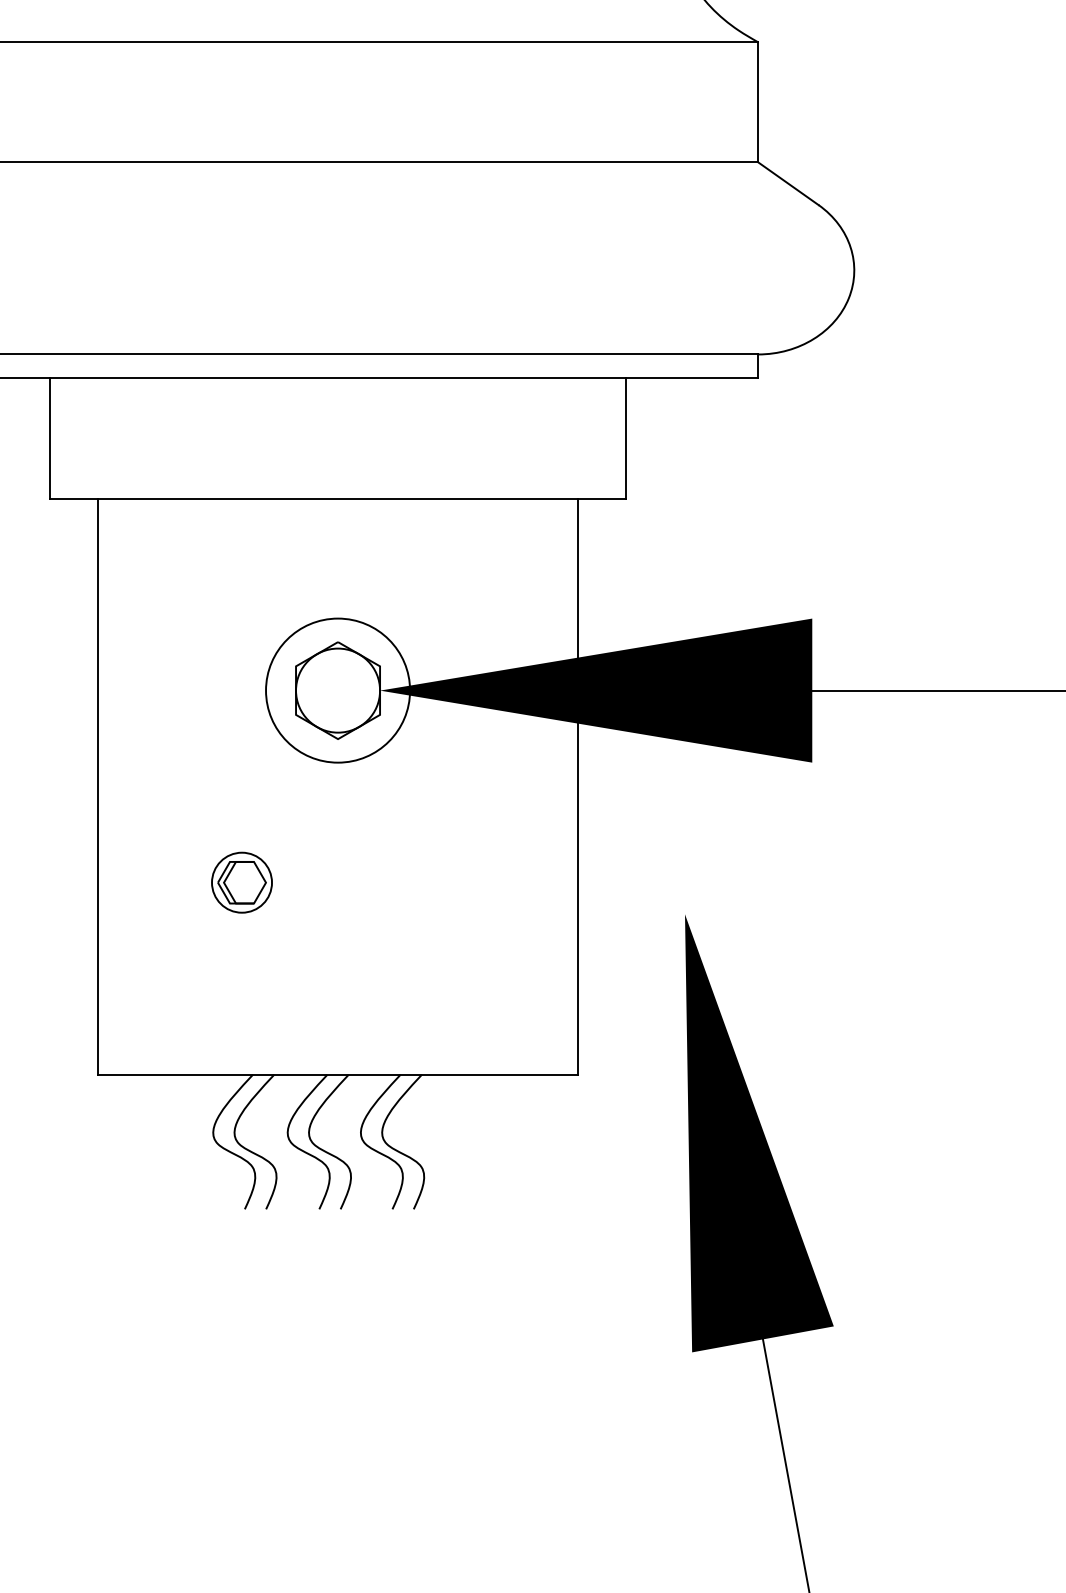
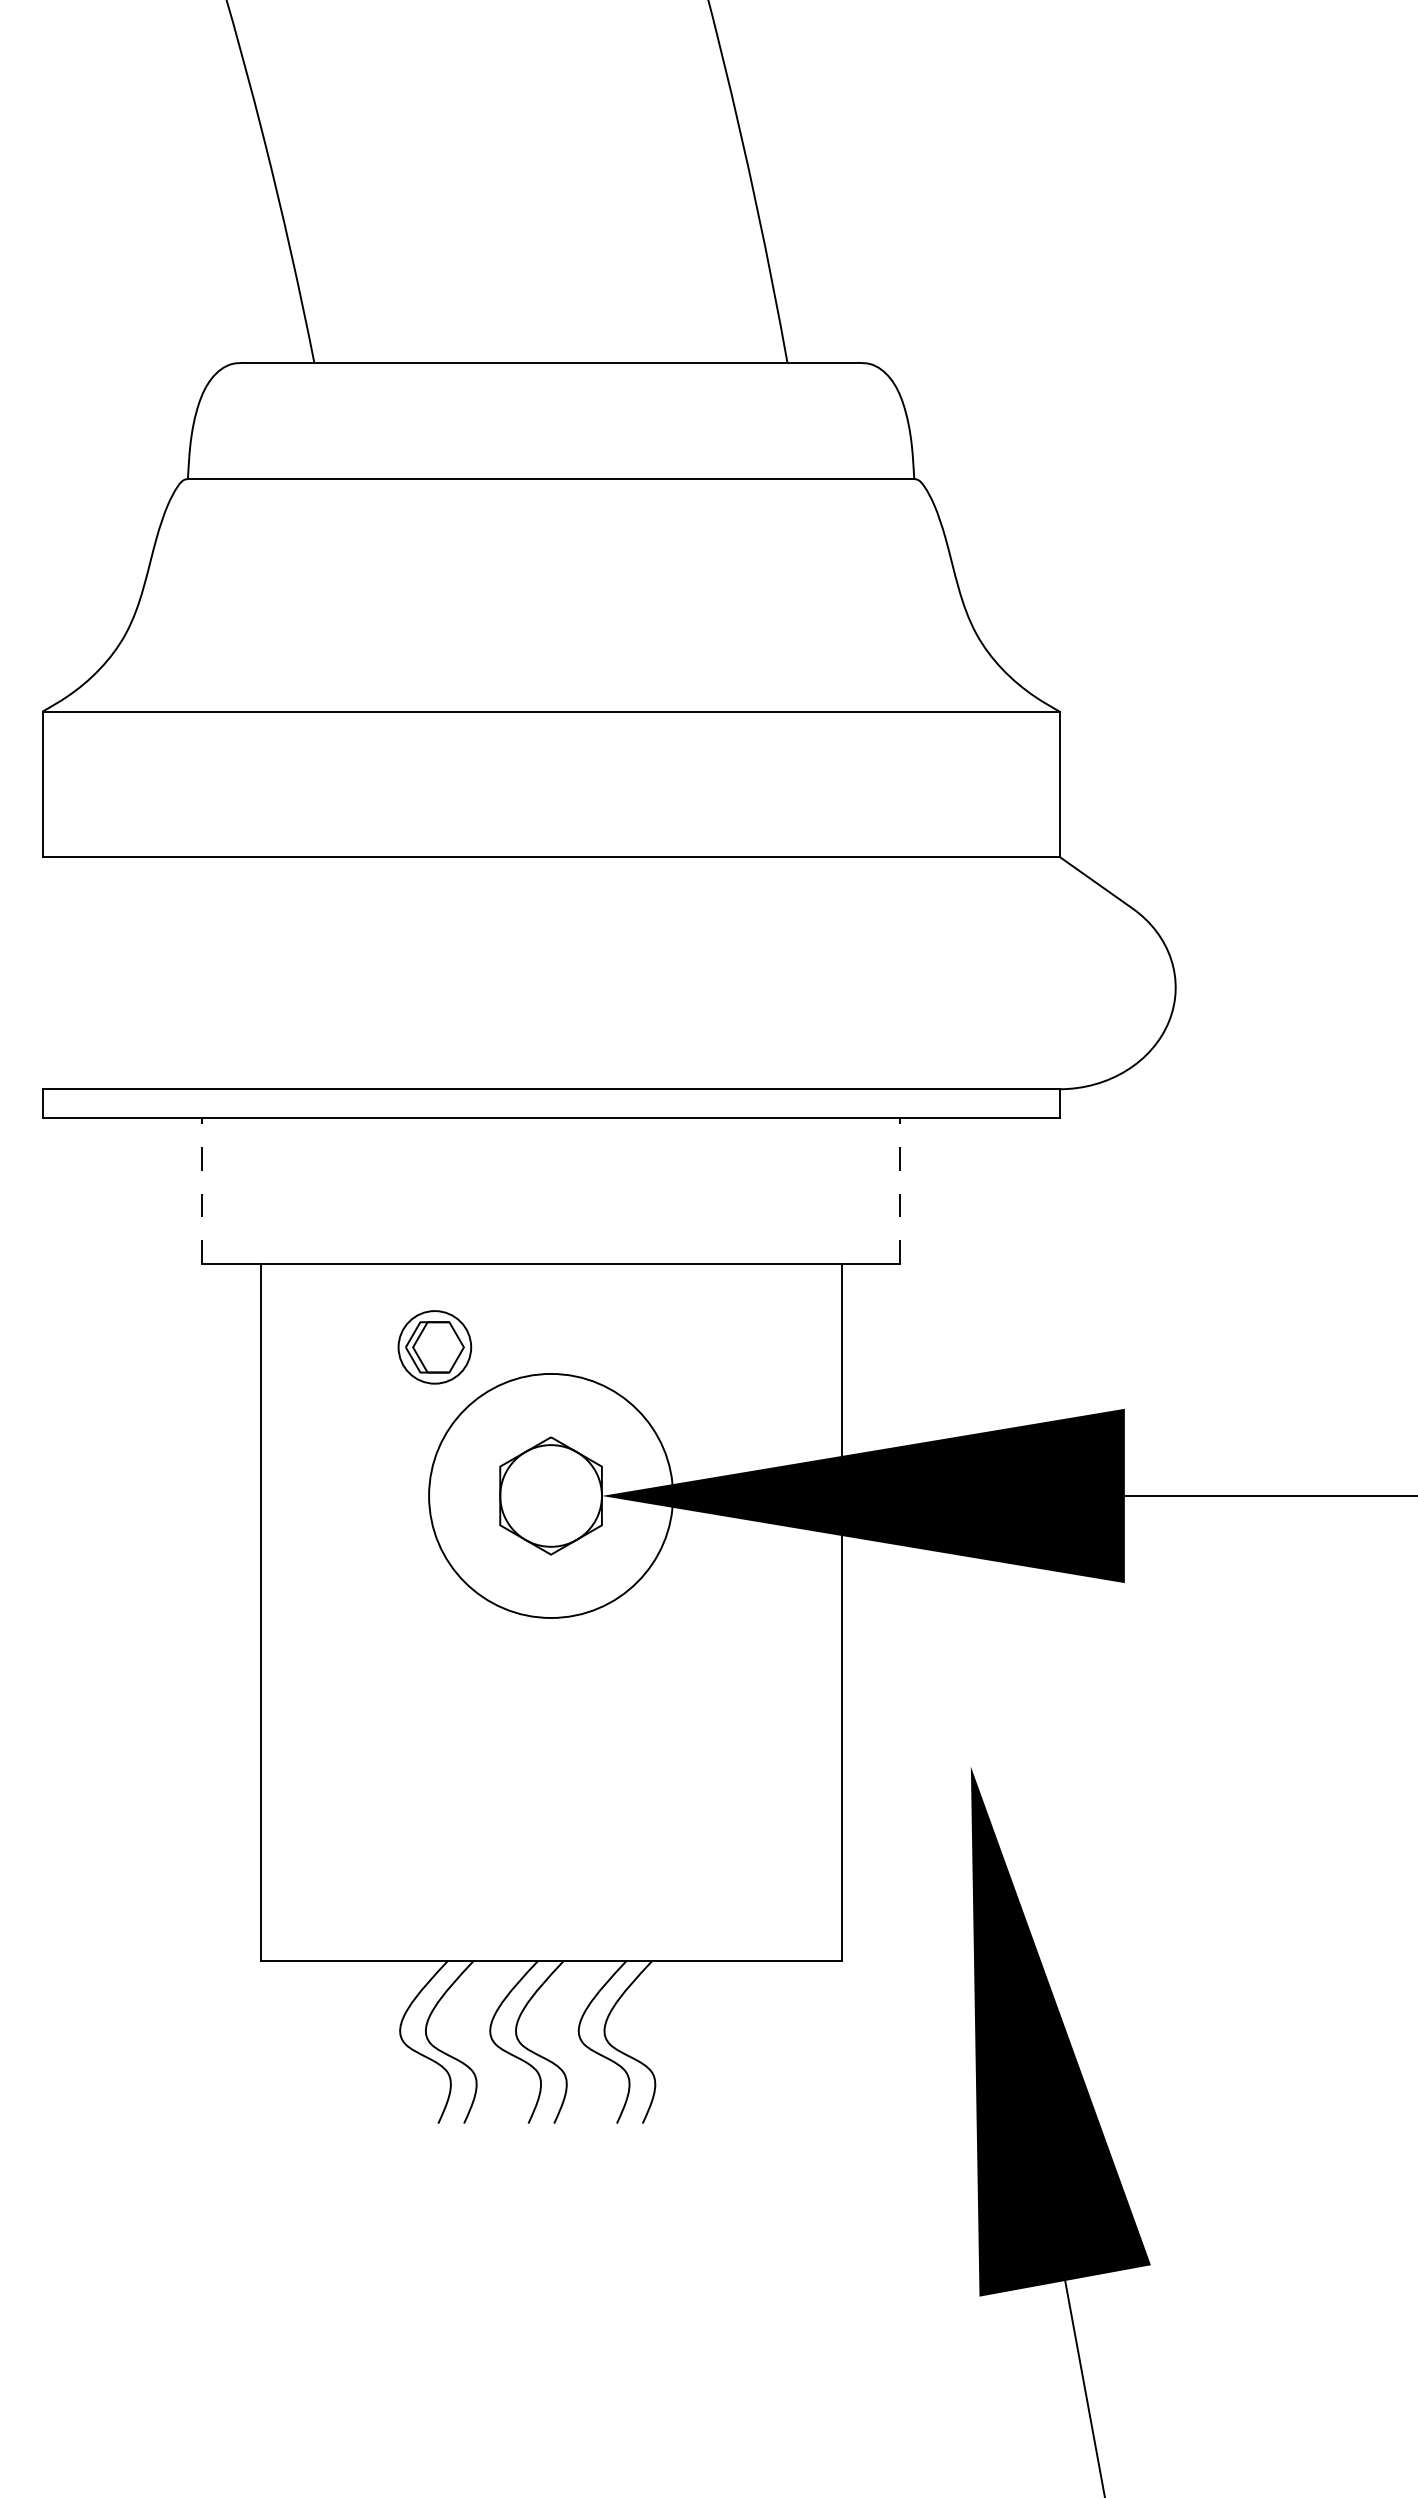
line: (49, 438) -> (202, 1190), solid -> dashed
line: (626, 438) -> (899, 1190), solid -> dashed
circle: (337, 690) -> (550, 1495), size x1.4
part: (241, 882) -> (434, 1347), moved

